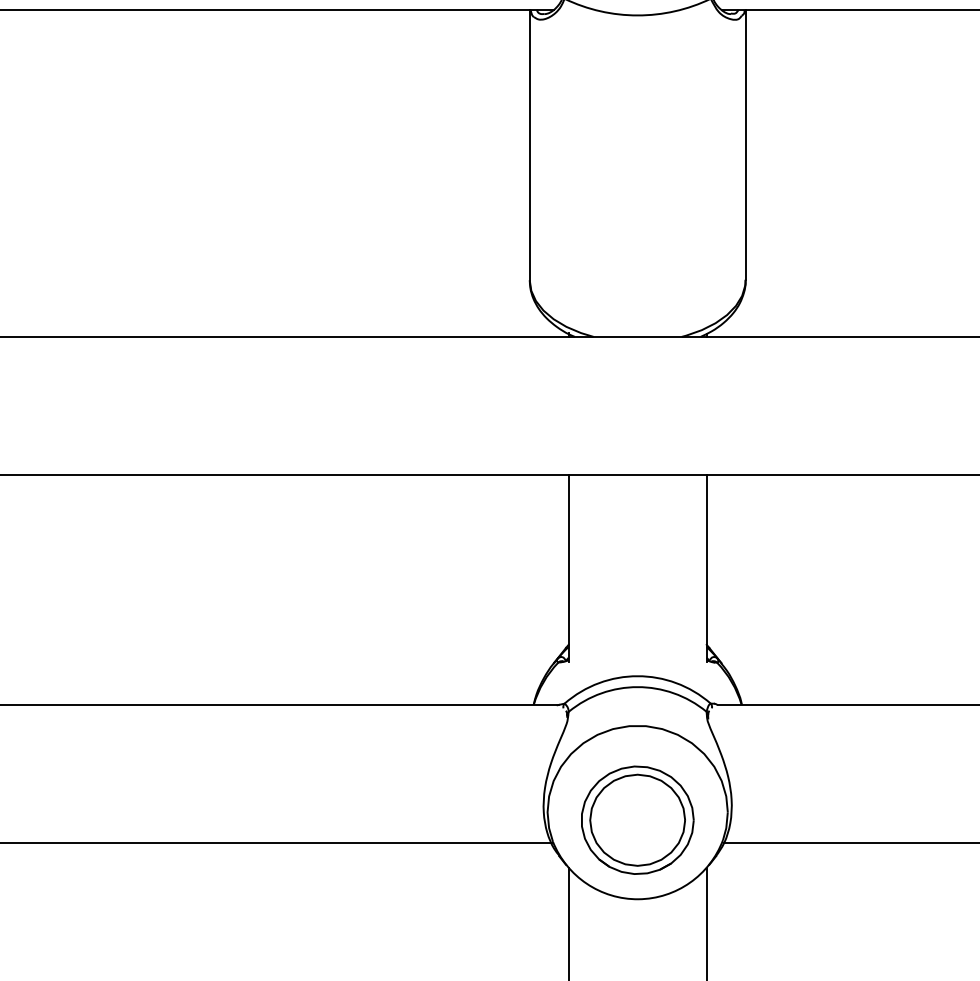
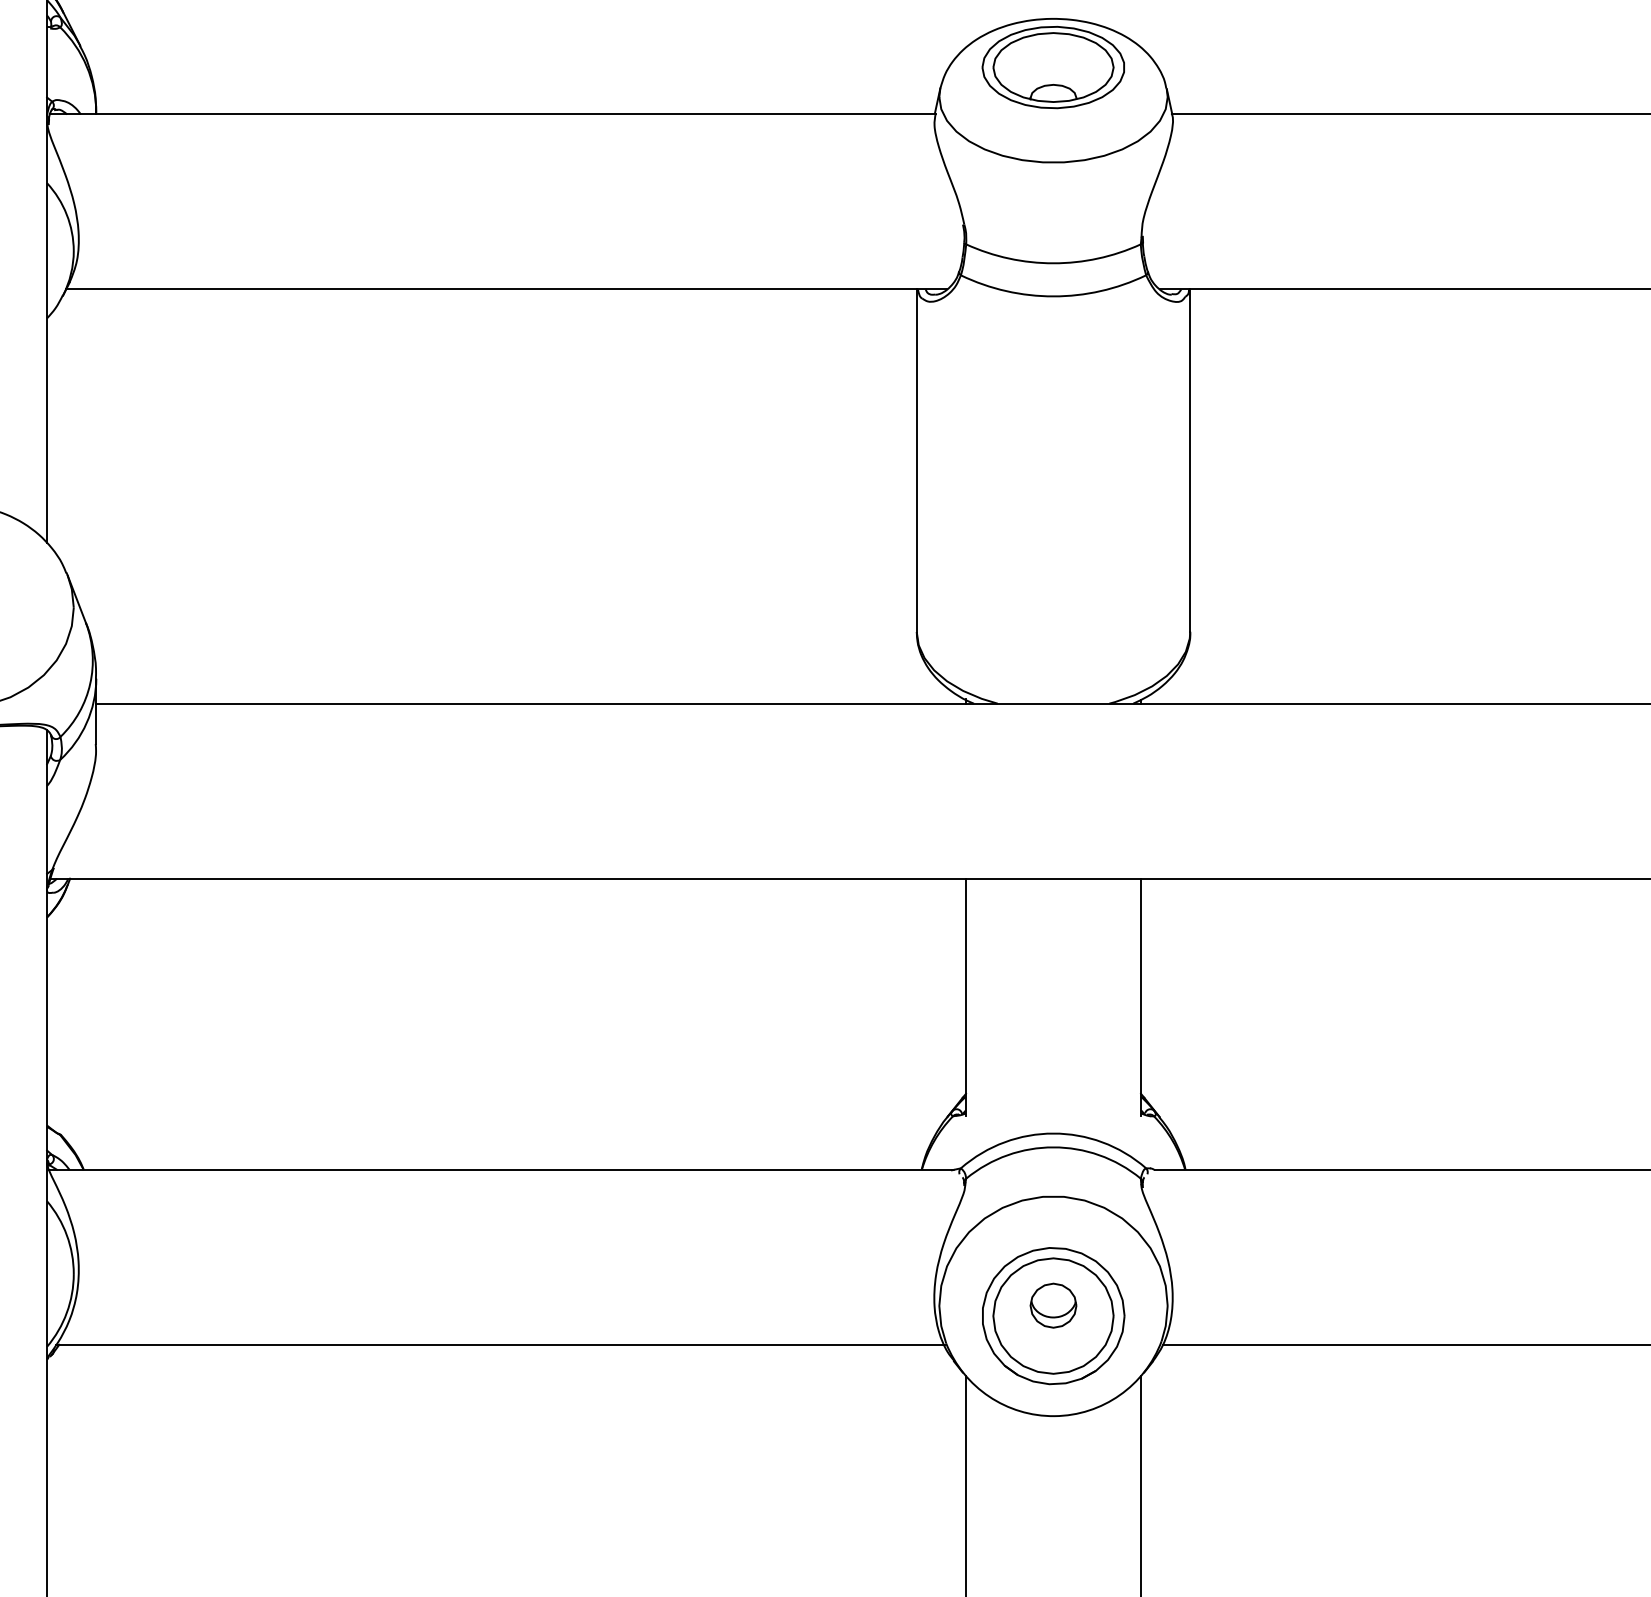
part: (637, 811) -> (1053, 1305), added

